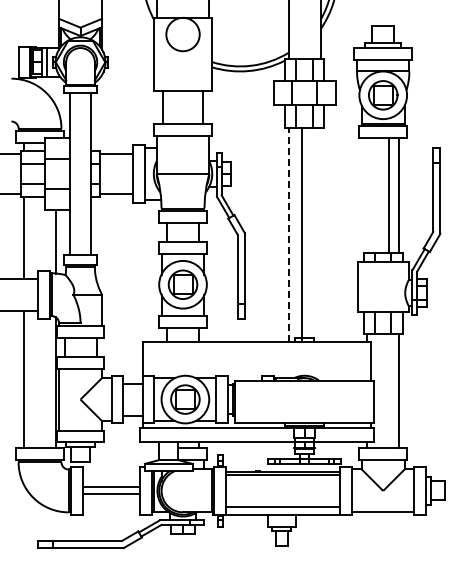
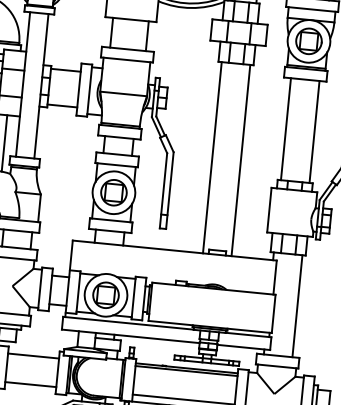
line: (389, 195) -> (286, 129), moved
line: (288, 234) -> (212, 157), dashed -> solid
line: (301, 234) -> (240, 159), moved
line: (111, 486) -> (30, 384), moved
line: (111, 493) -> (33, 355), moved

